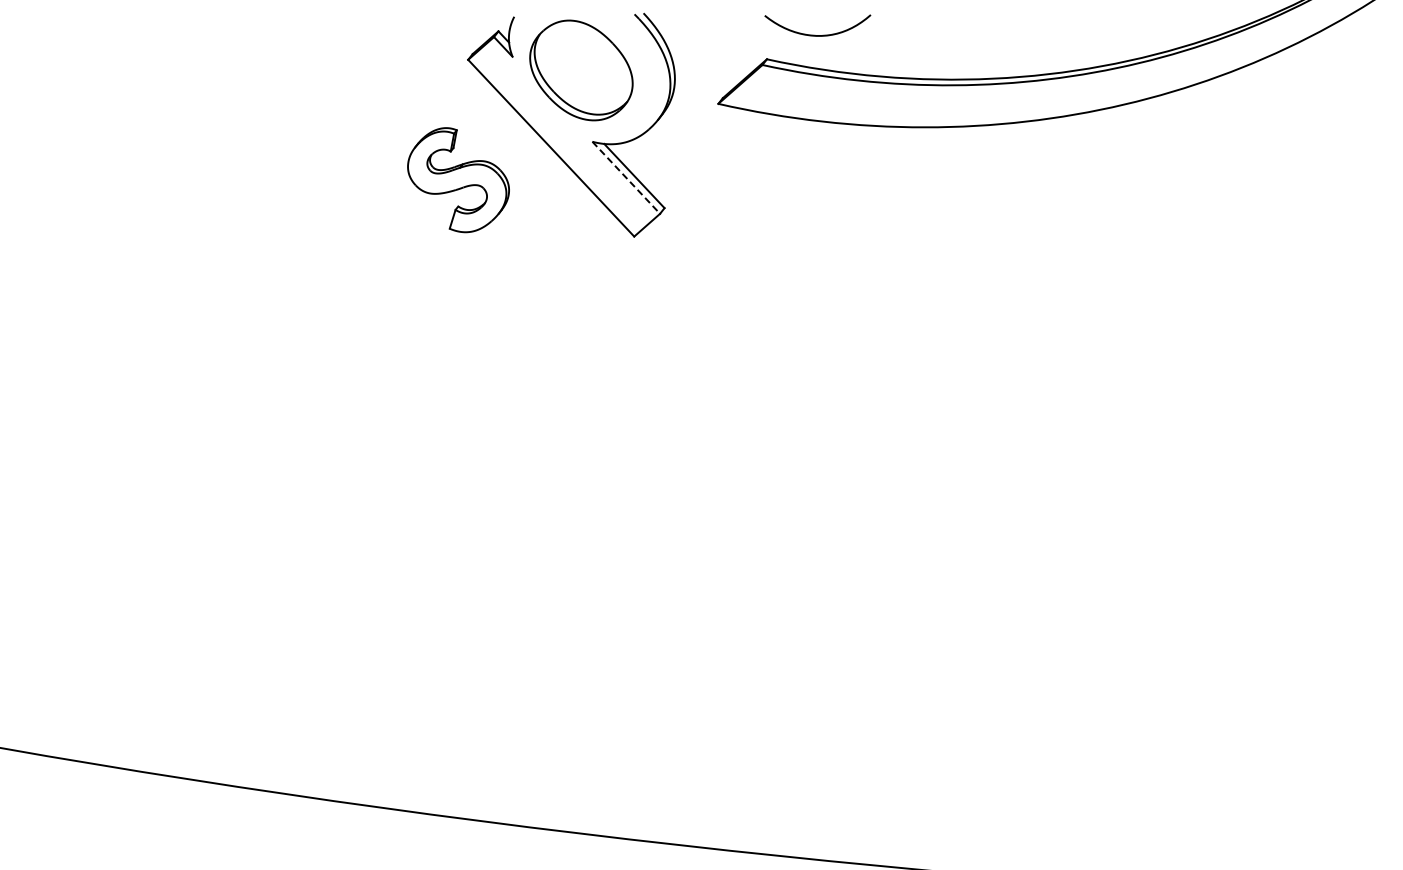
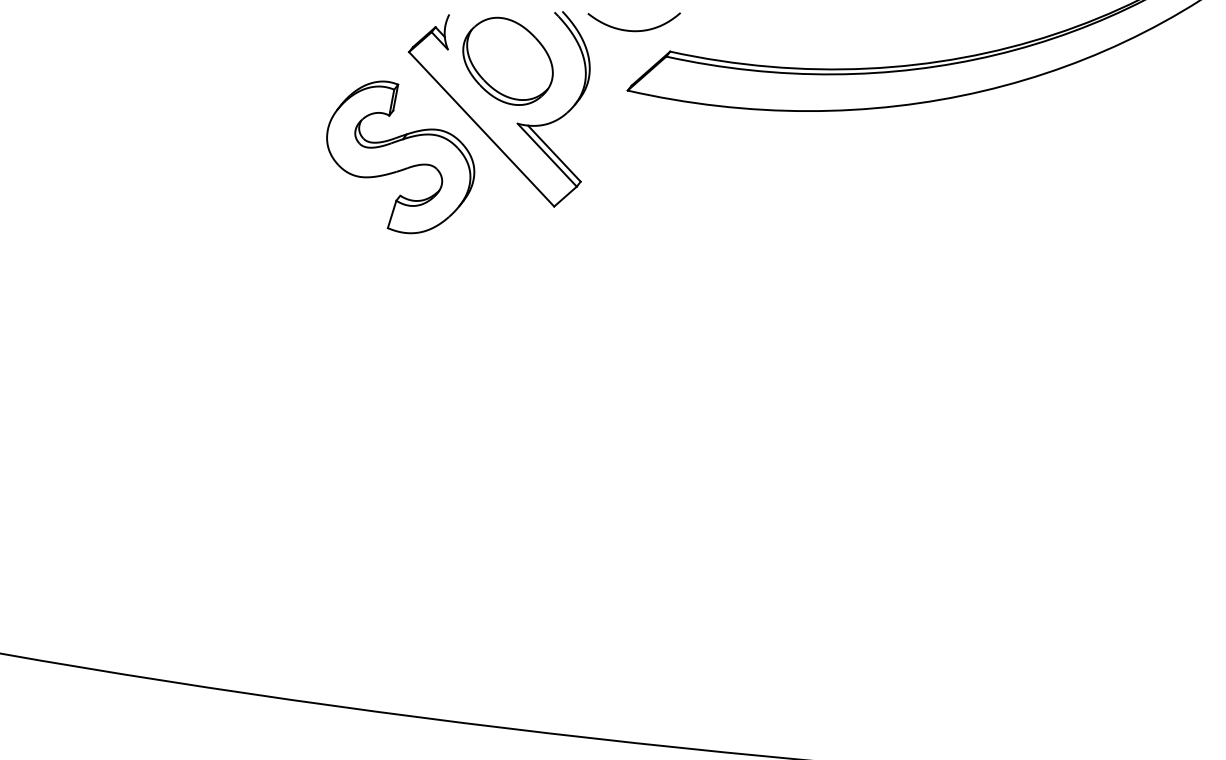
curve: (814, 34) -> (631, 29), moved
line: (626, 178) -> (547, 155), dashed -> solid
part: (458, 179) -> (400, 156), size x1.67

